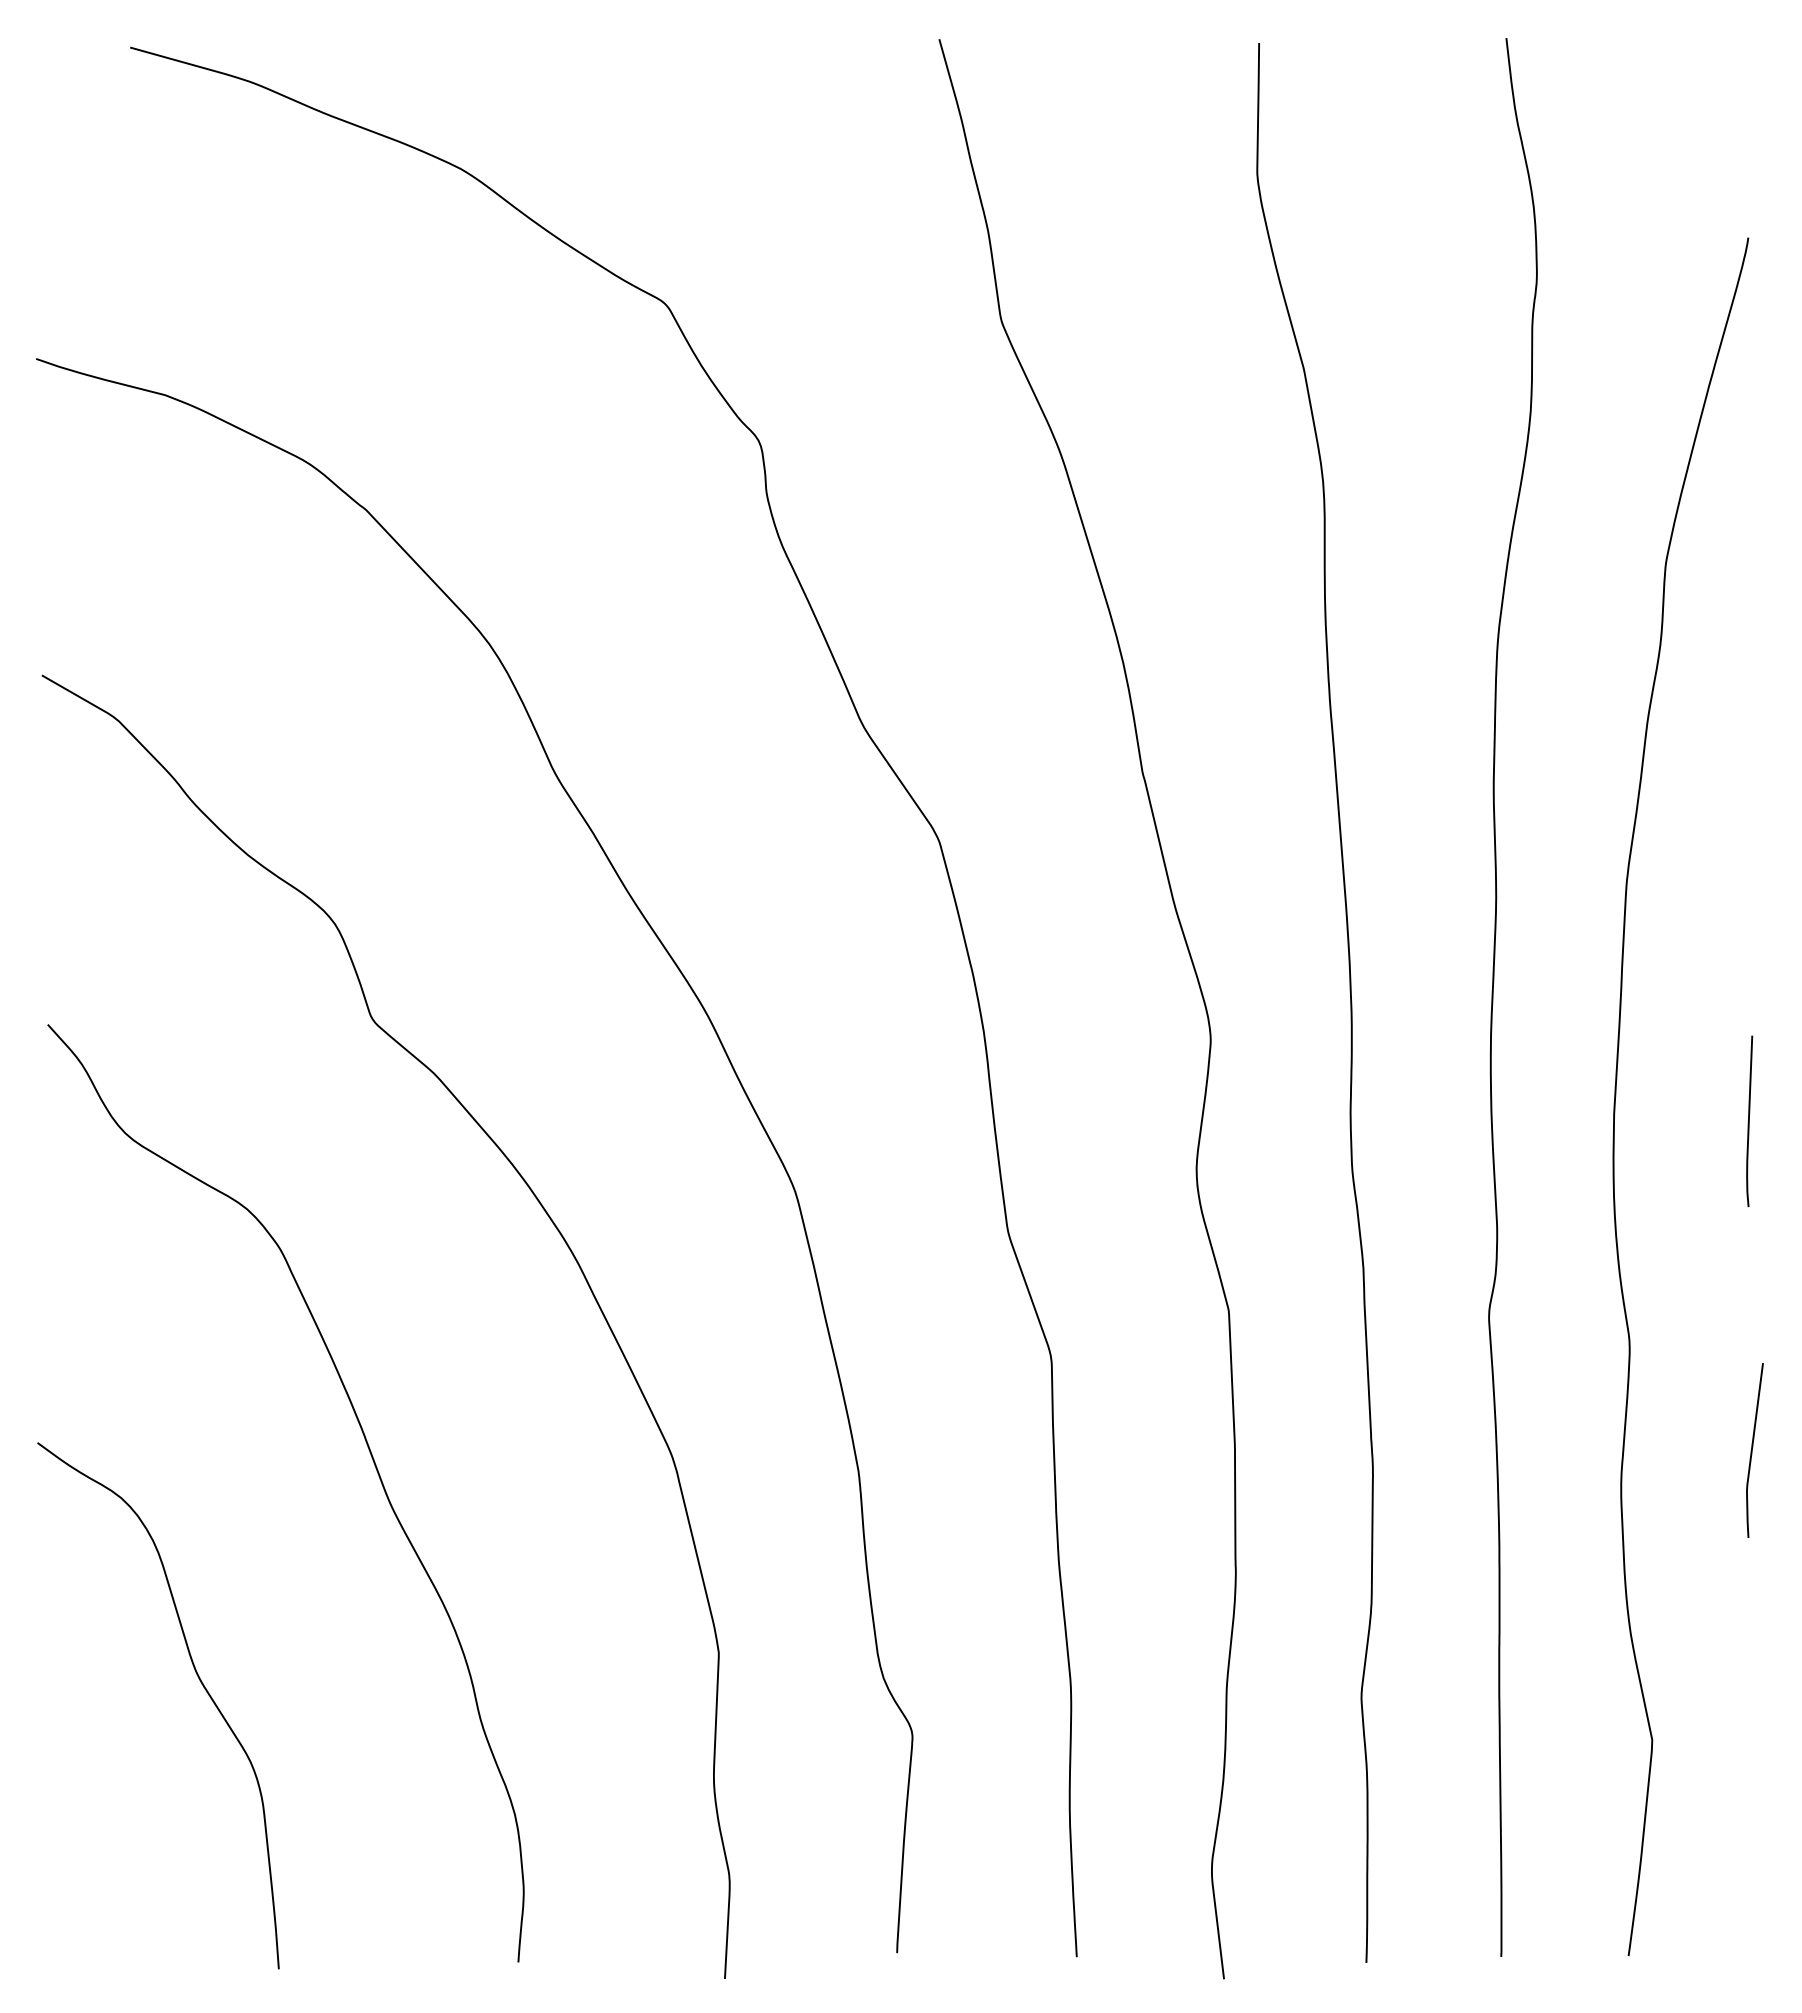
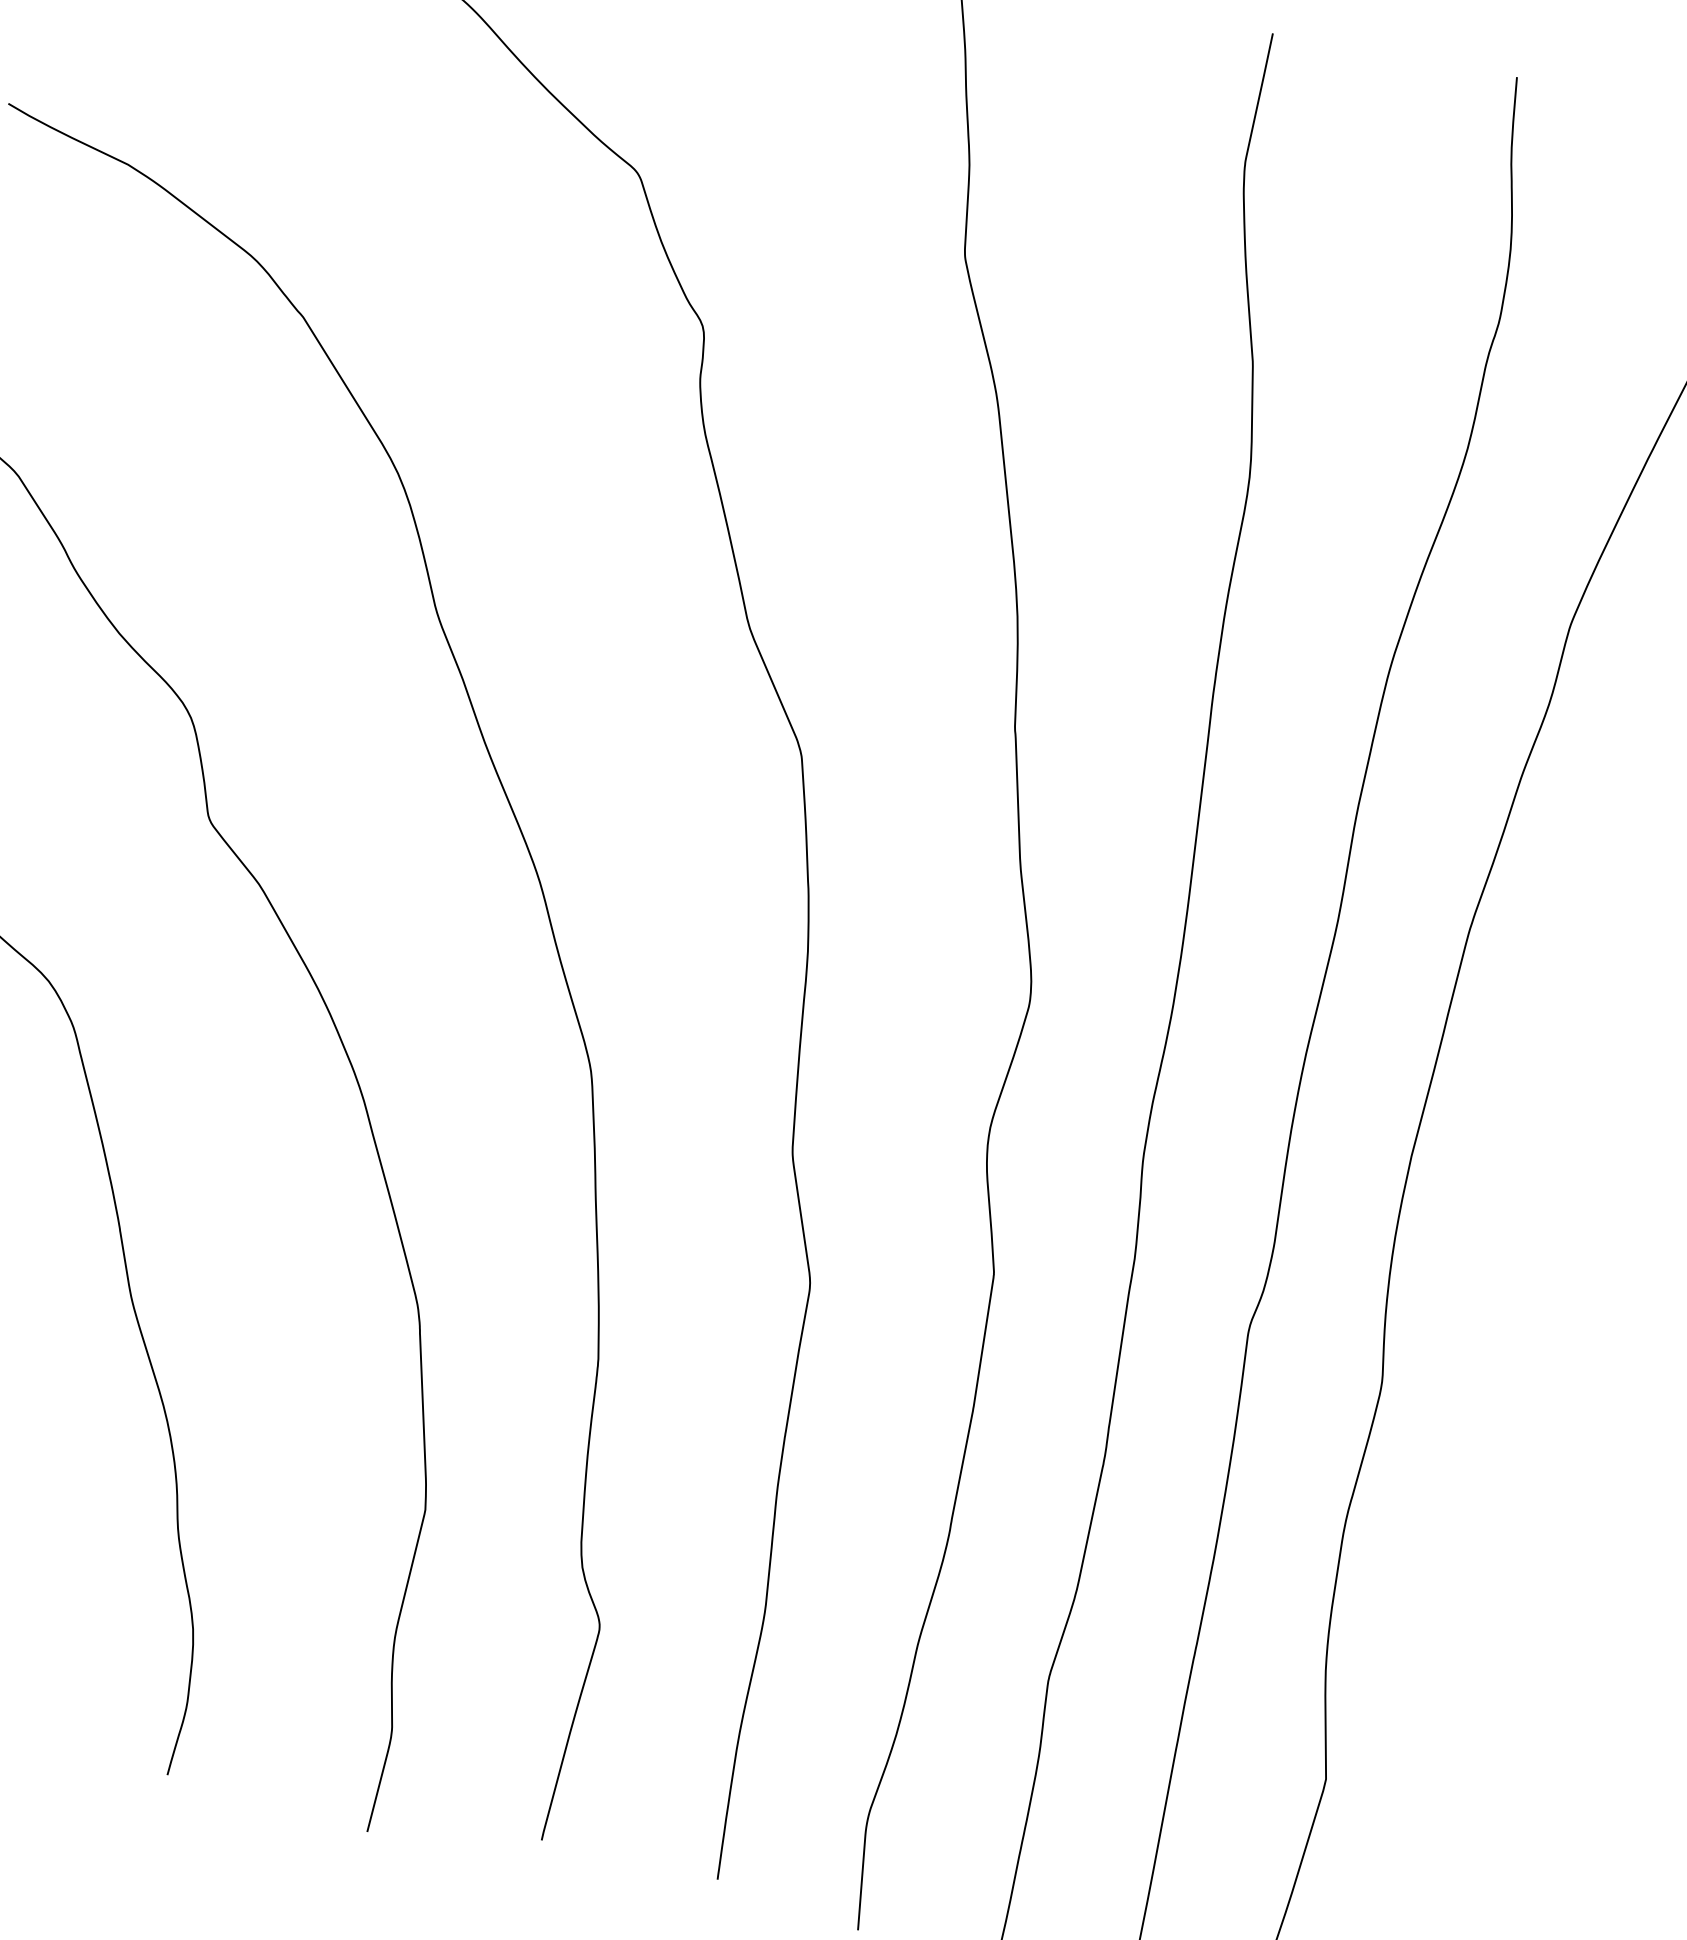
line: (1749, 1121) -> (1543, 1190), removed
curve: (1752, 1450) -> (1481, 1514), removed

